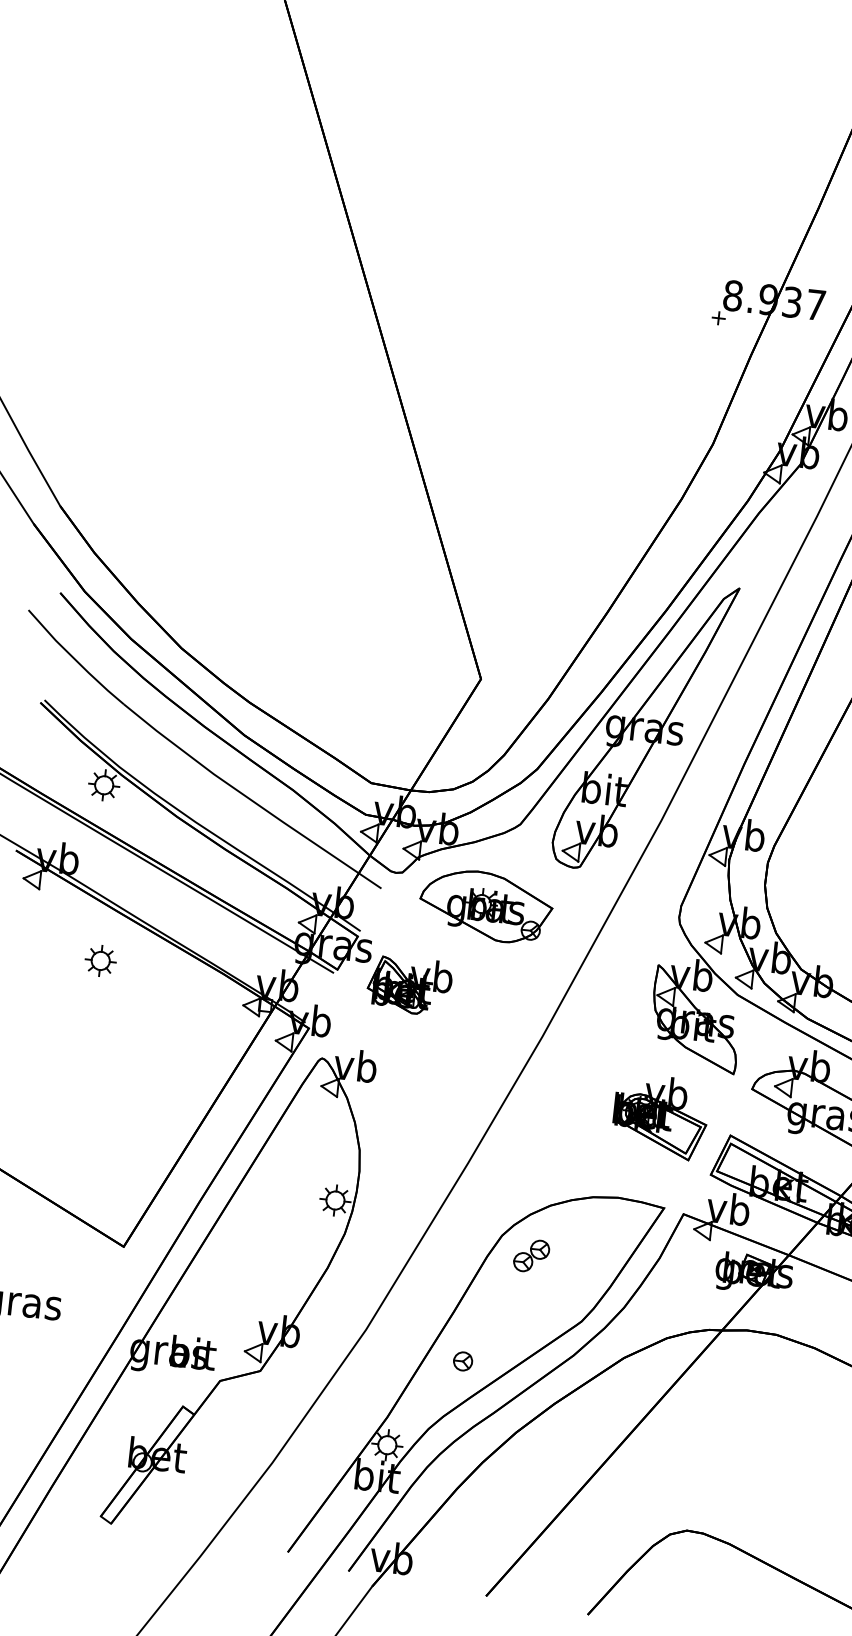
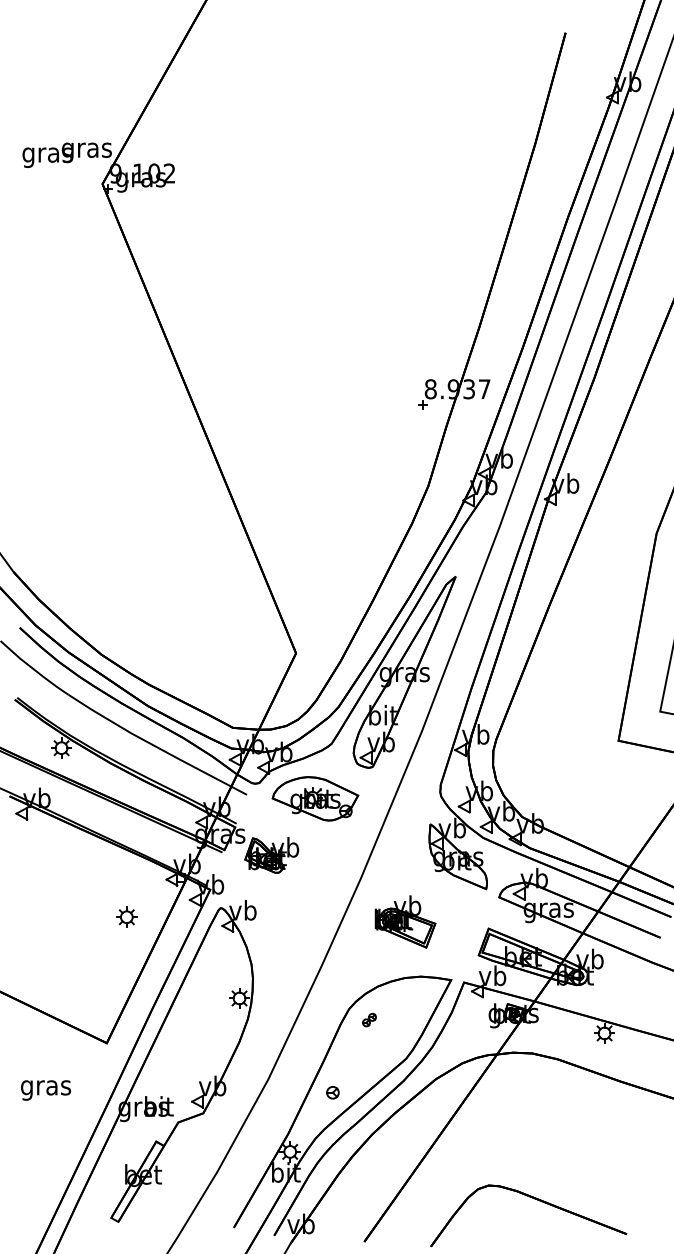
part: (100, 959) -> (126, 916), moved
part: (660, 1116) -> (405, 921), moved
part: (531, 1254) -> (369, 1019), size x0.6

